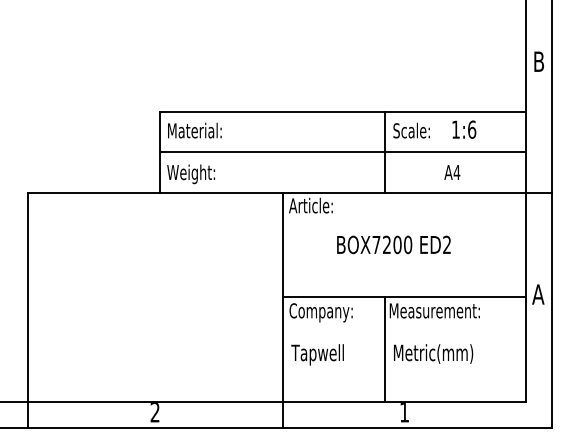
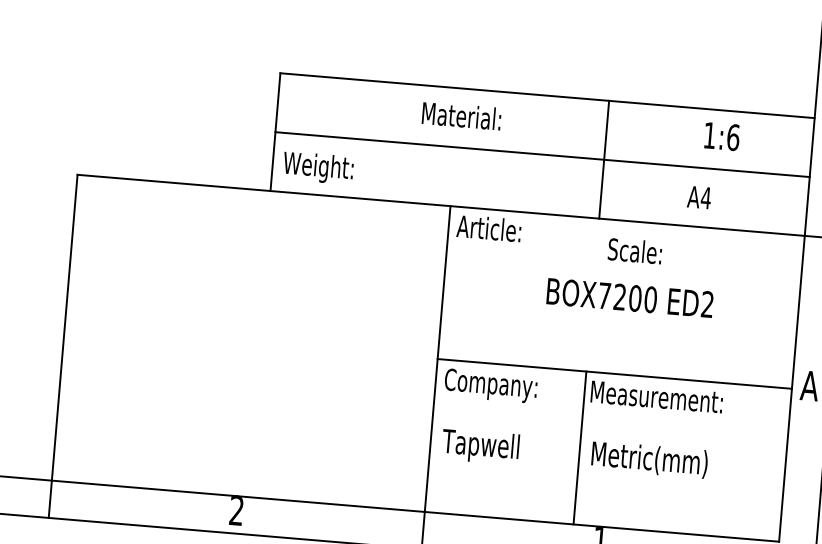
text: (194, 130) -> (461, 115), moved
text: (411, 130) -> (634, 250), moved
text: (393, 244) -> (629, 297), moved

